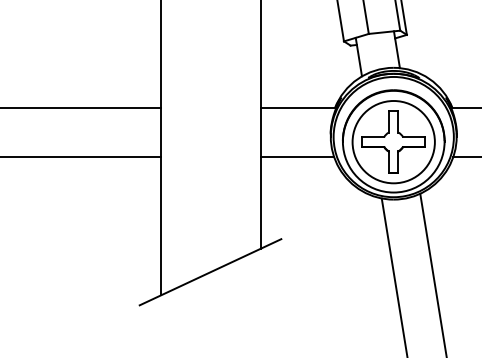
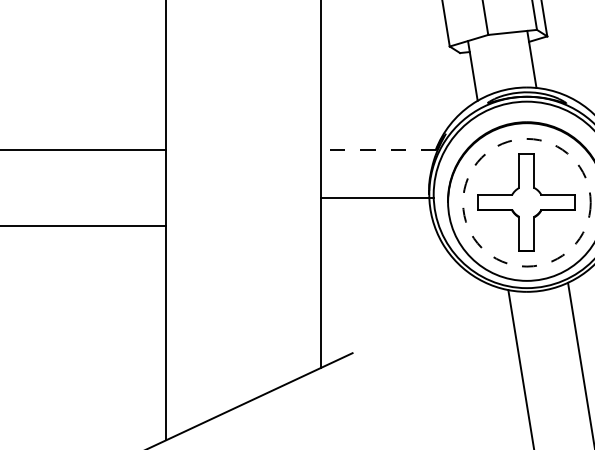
line: (297, 108) -> (377, 150), solid -> dashed
circle: (393, 142) -> (526, 203), solid -> dashed
line: (297, 156) -> (377, 197), moved

